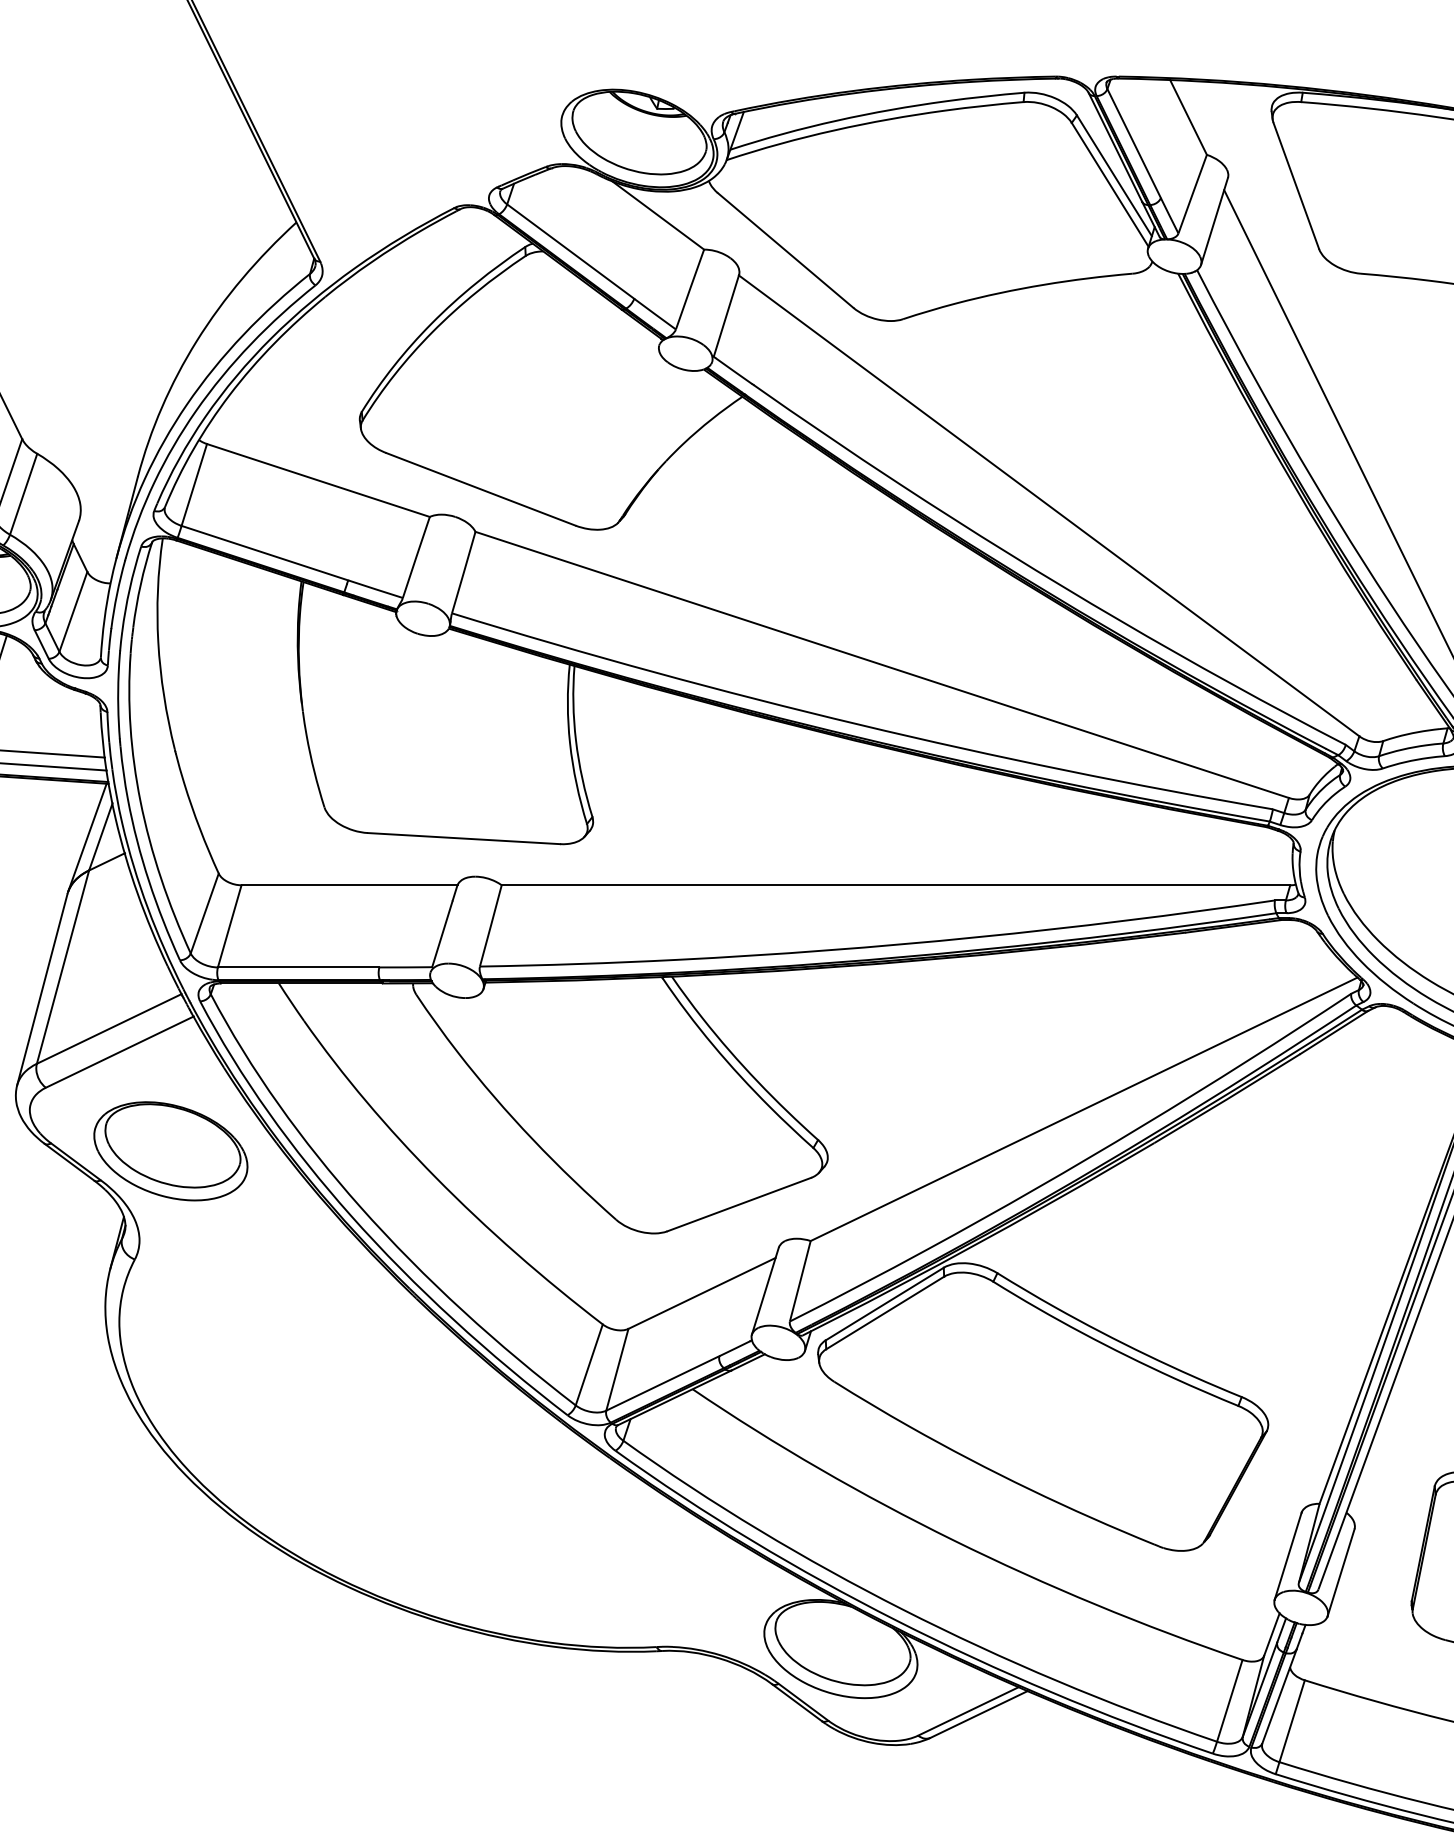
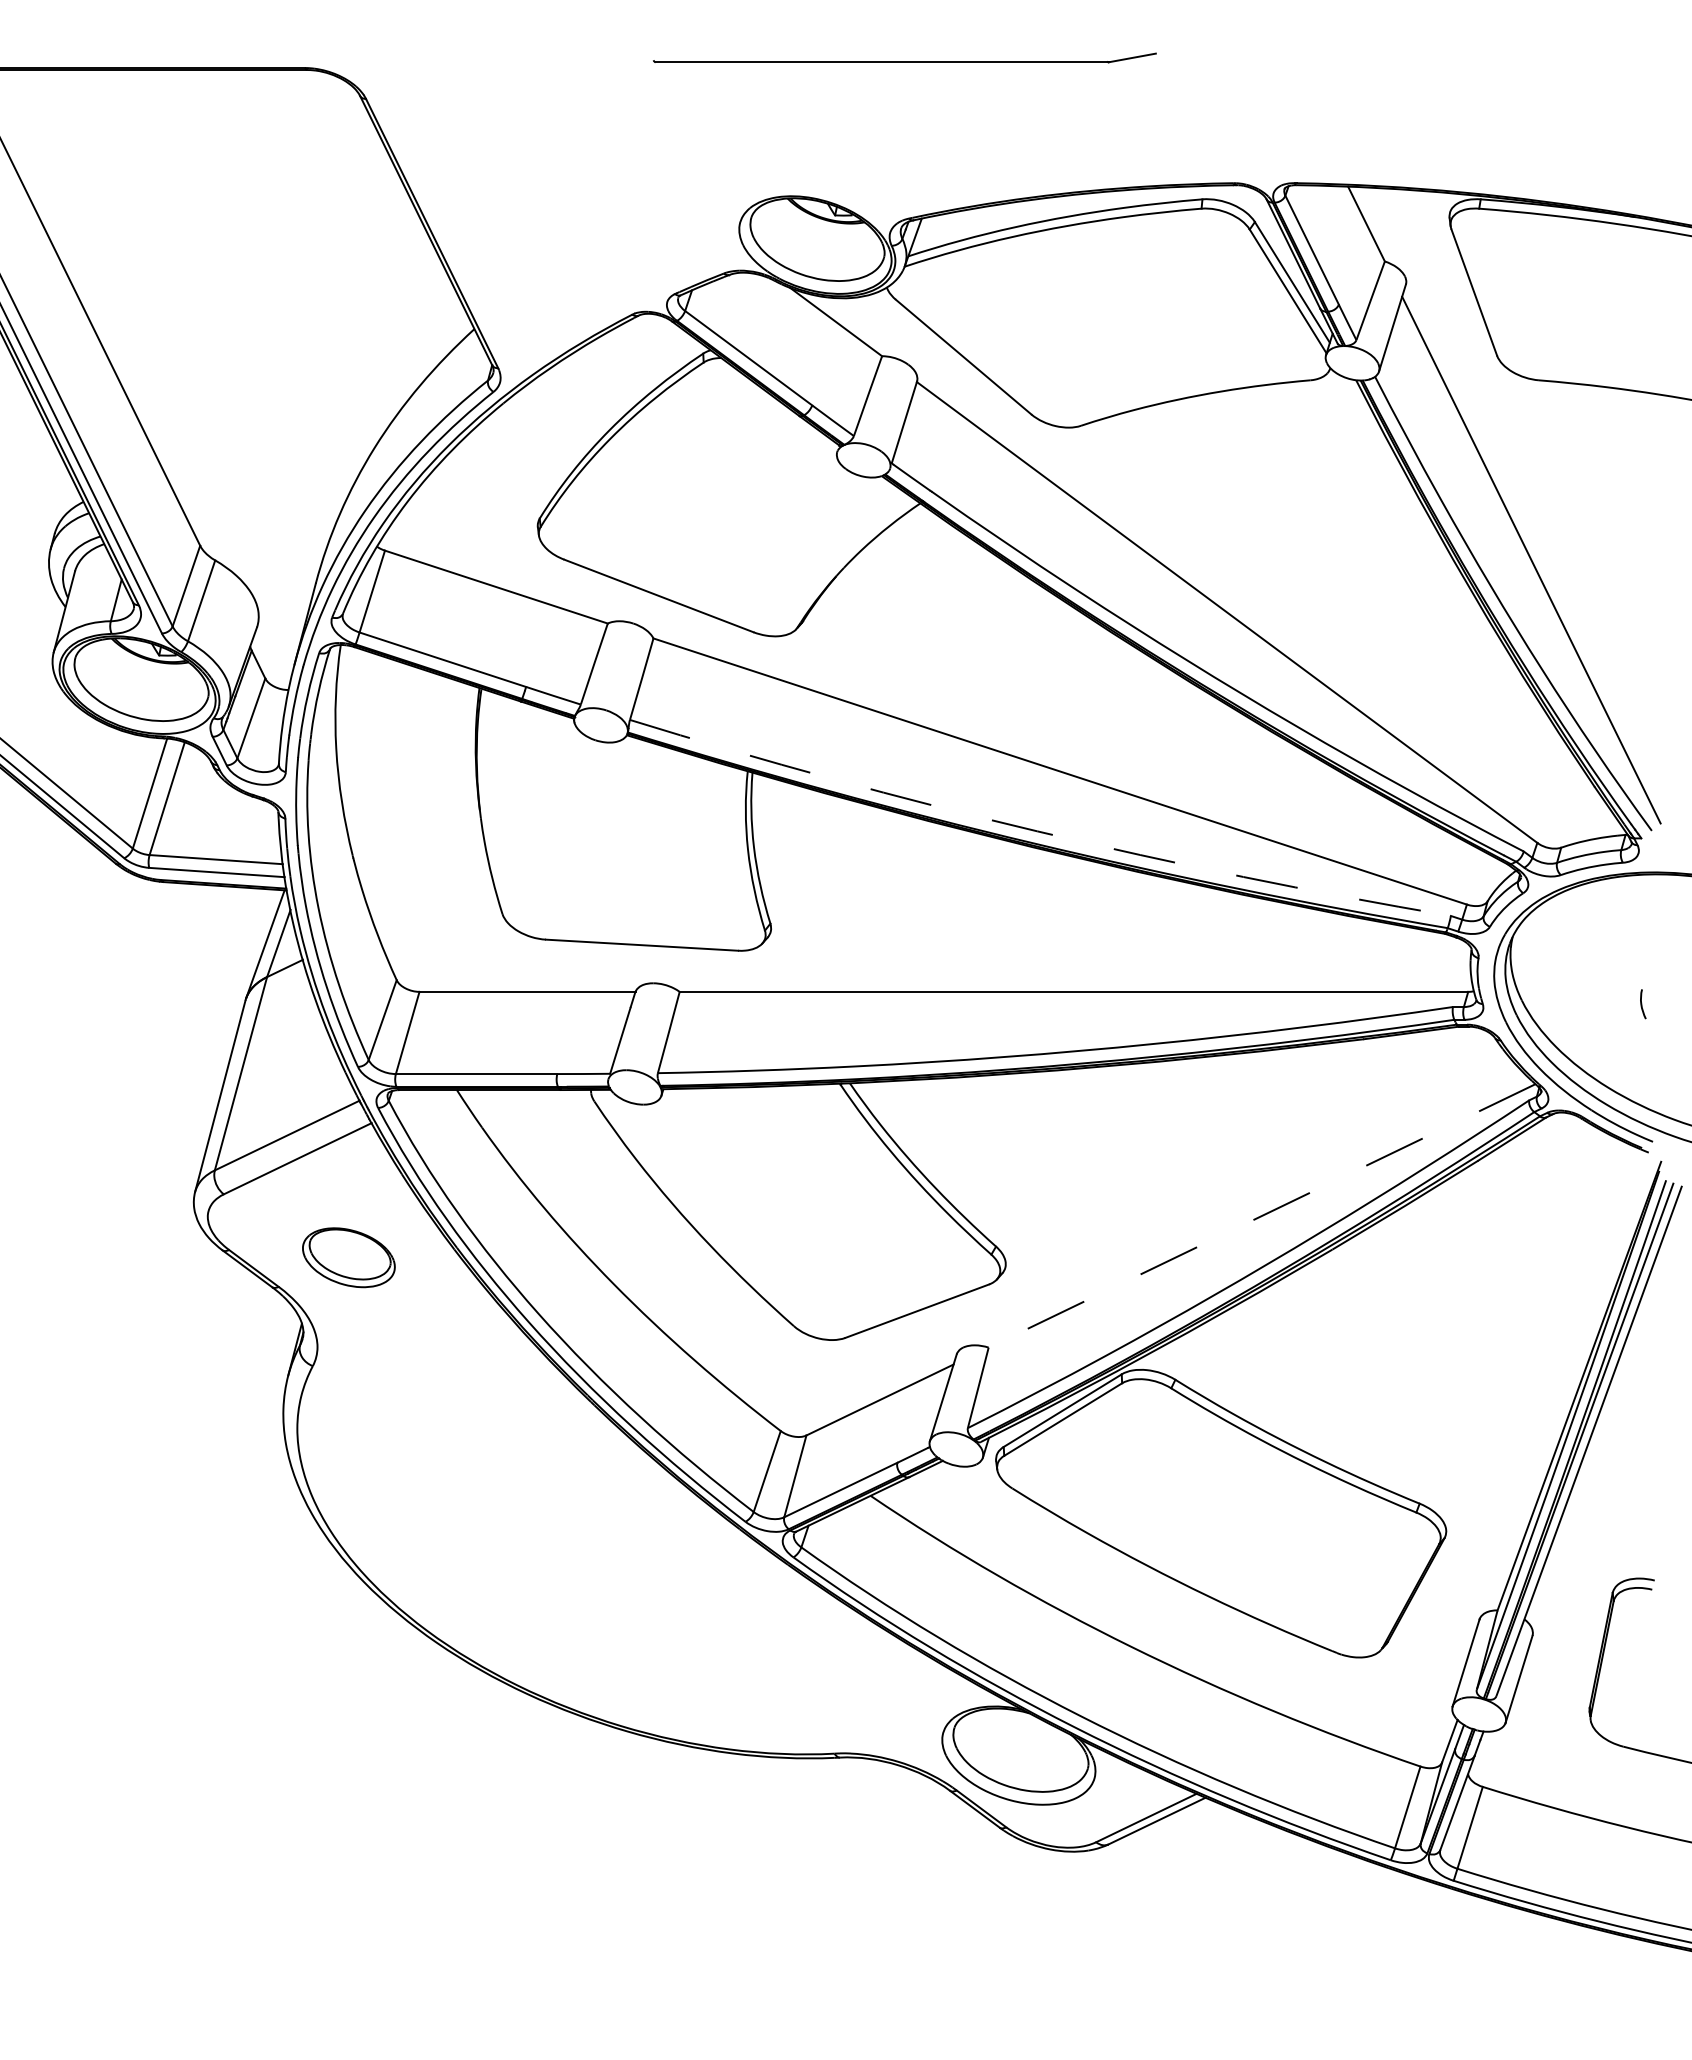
arc: (859, 724) -> (1037, 831), solid -> dashed
line: (1084, 1108) -> (1262, 1215), solid -> dashed
part: (170, 1150) -> (348, 1257), size x0.6

